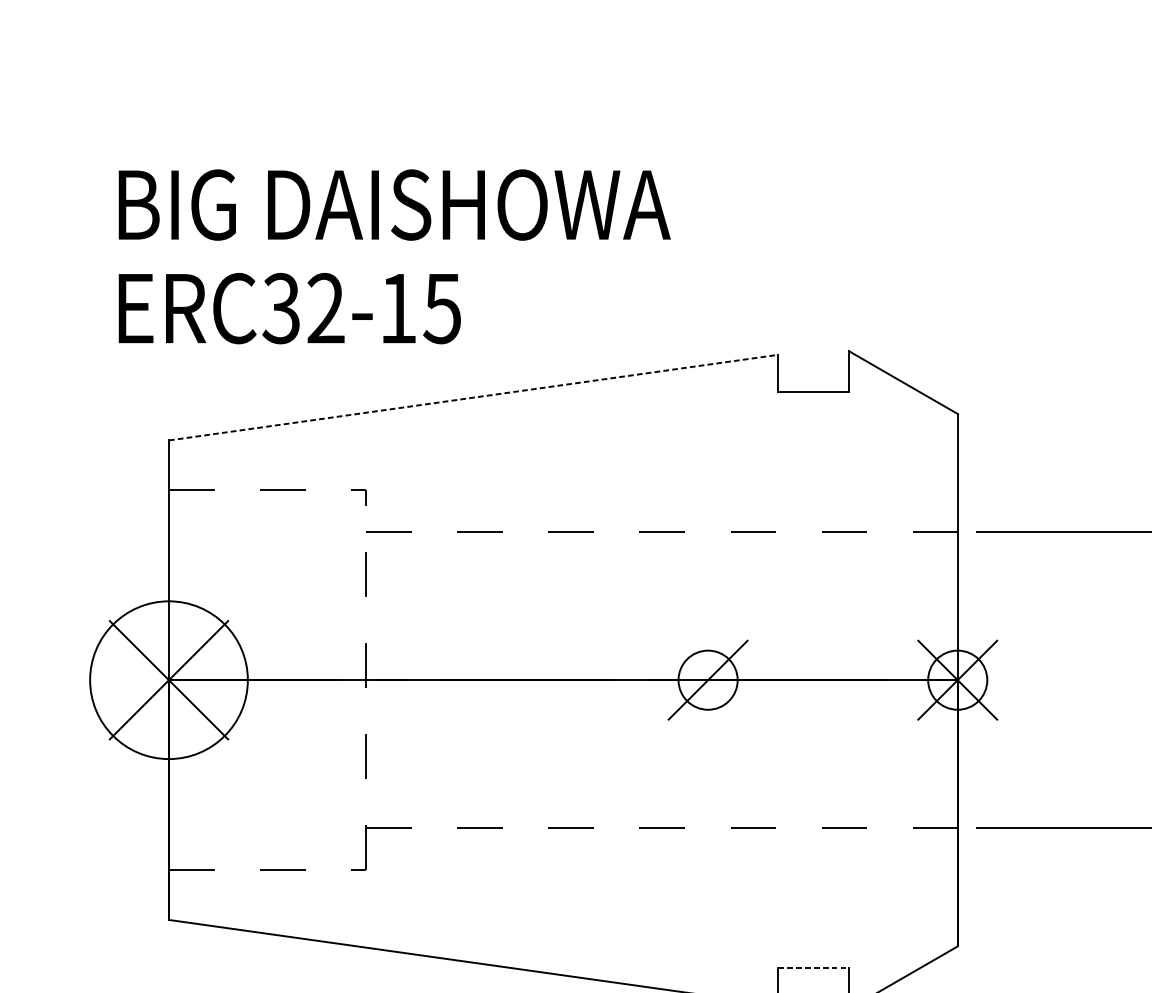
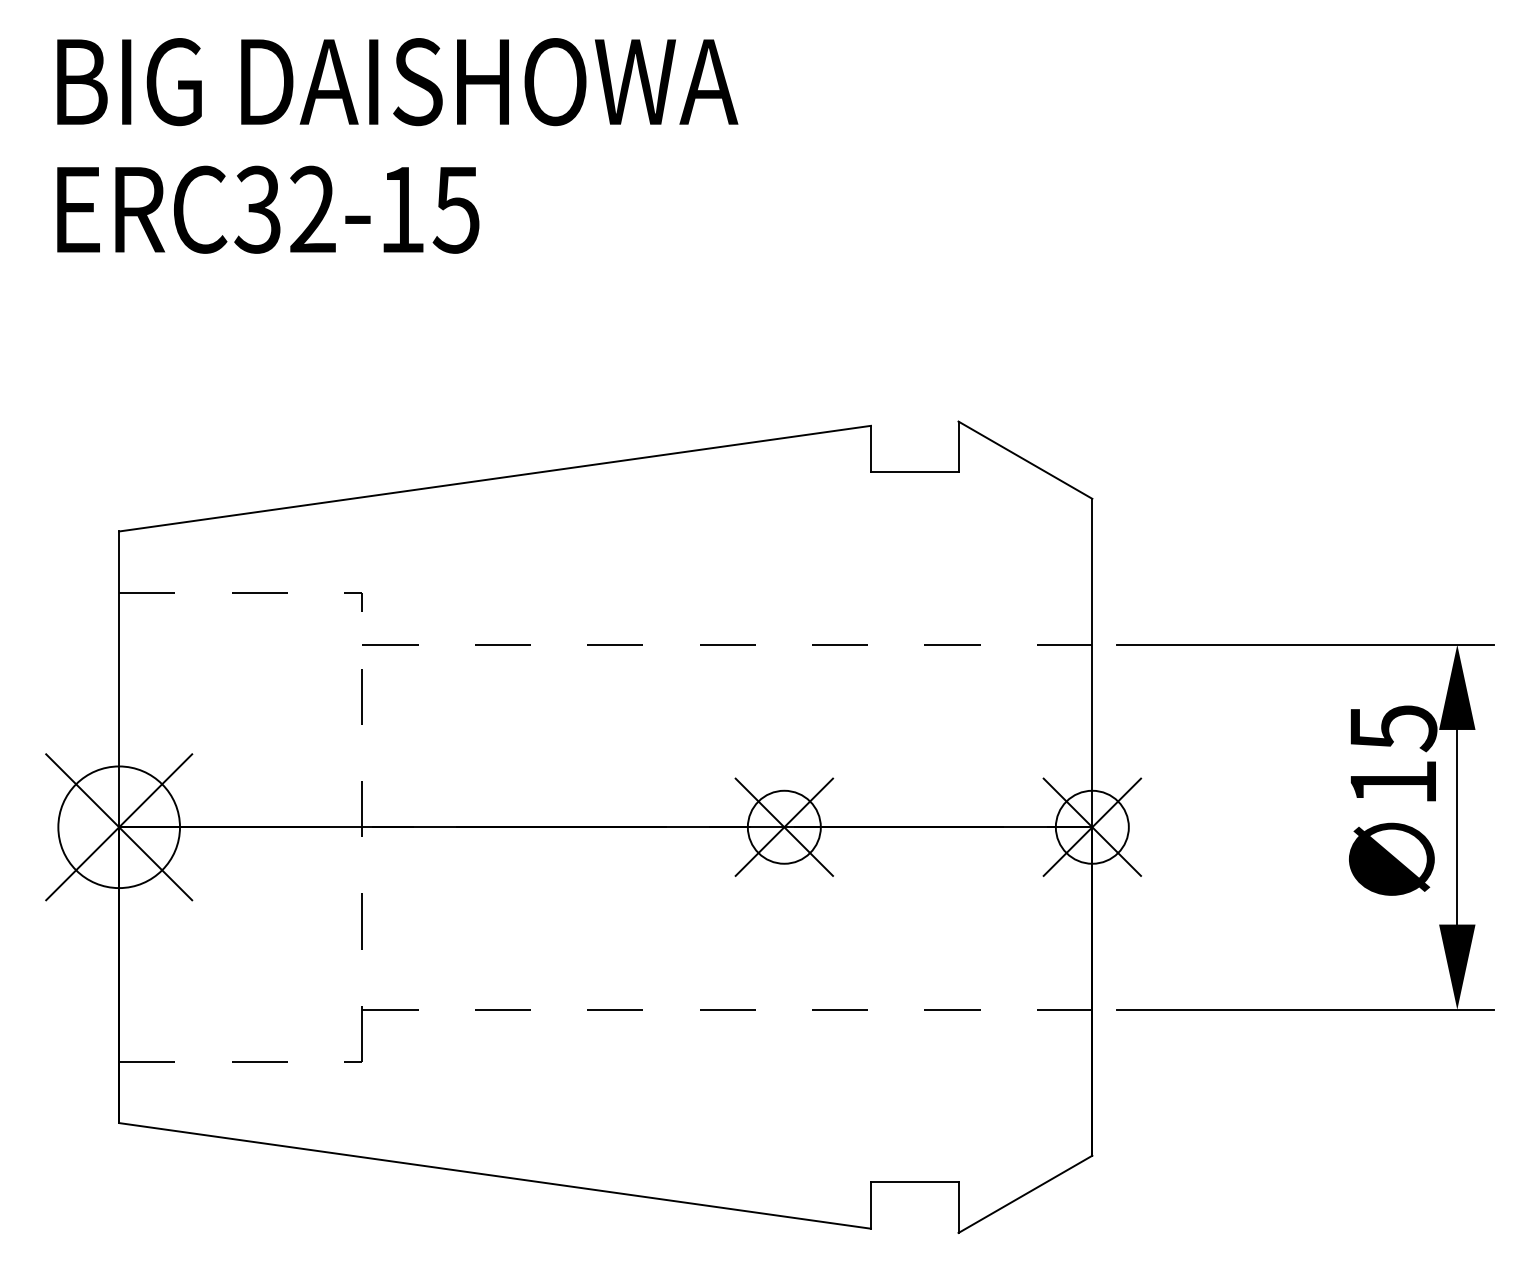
text: (394, 256) -> (397, 145), moved
line: (473, 397) -> (495, 478), dashed -> solid
line: (708, 679) -> (784, 826), added
circle: (169, 680) -> (119, 827), size x0.62
line: (813, 968) -> (914, 1182), dashed -> solid

